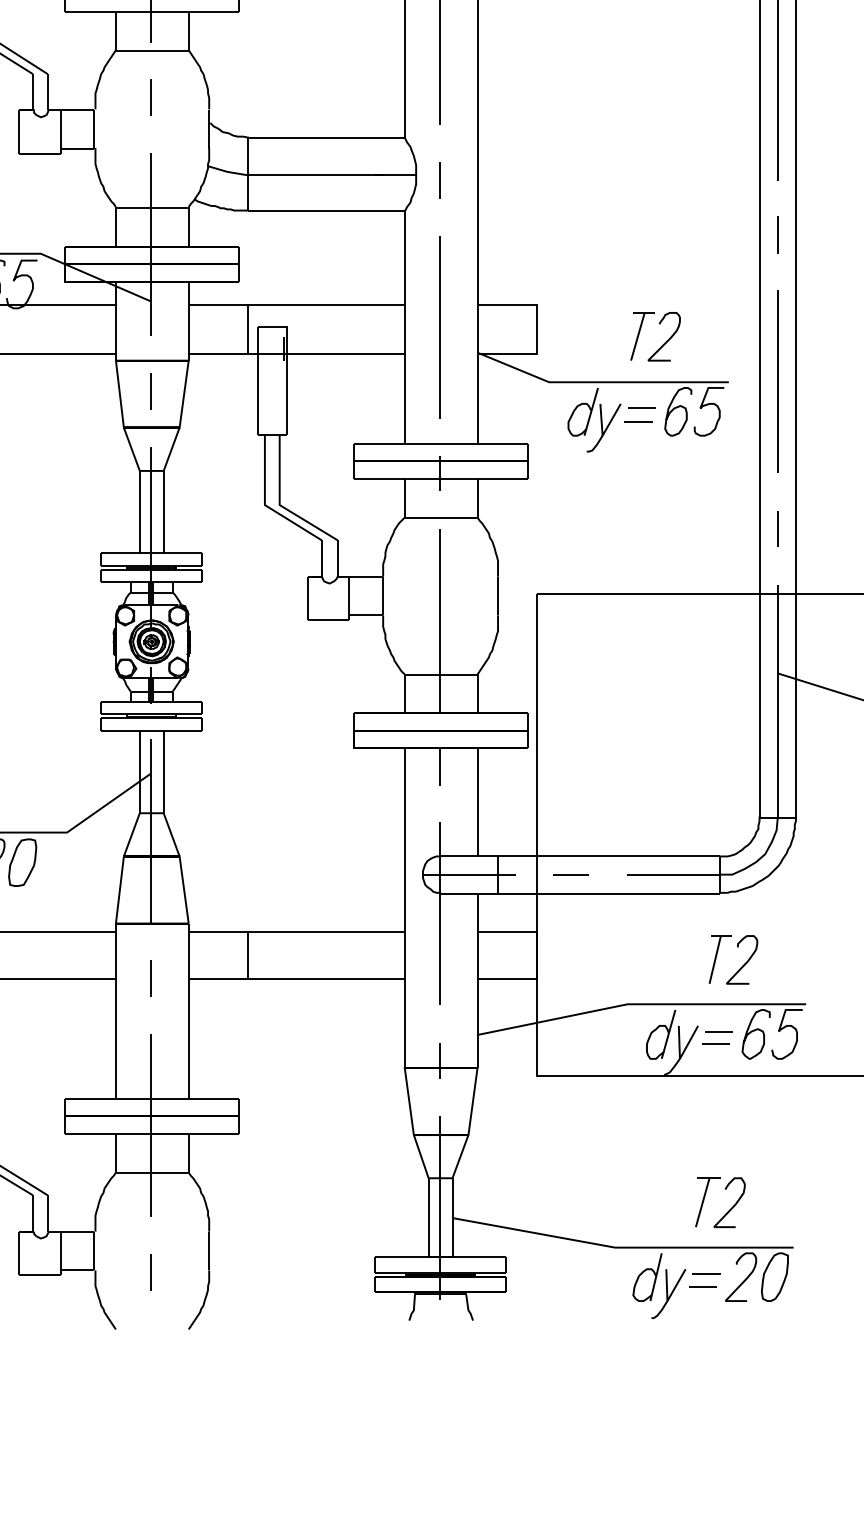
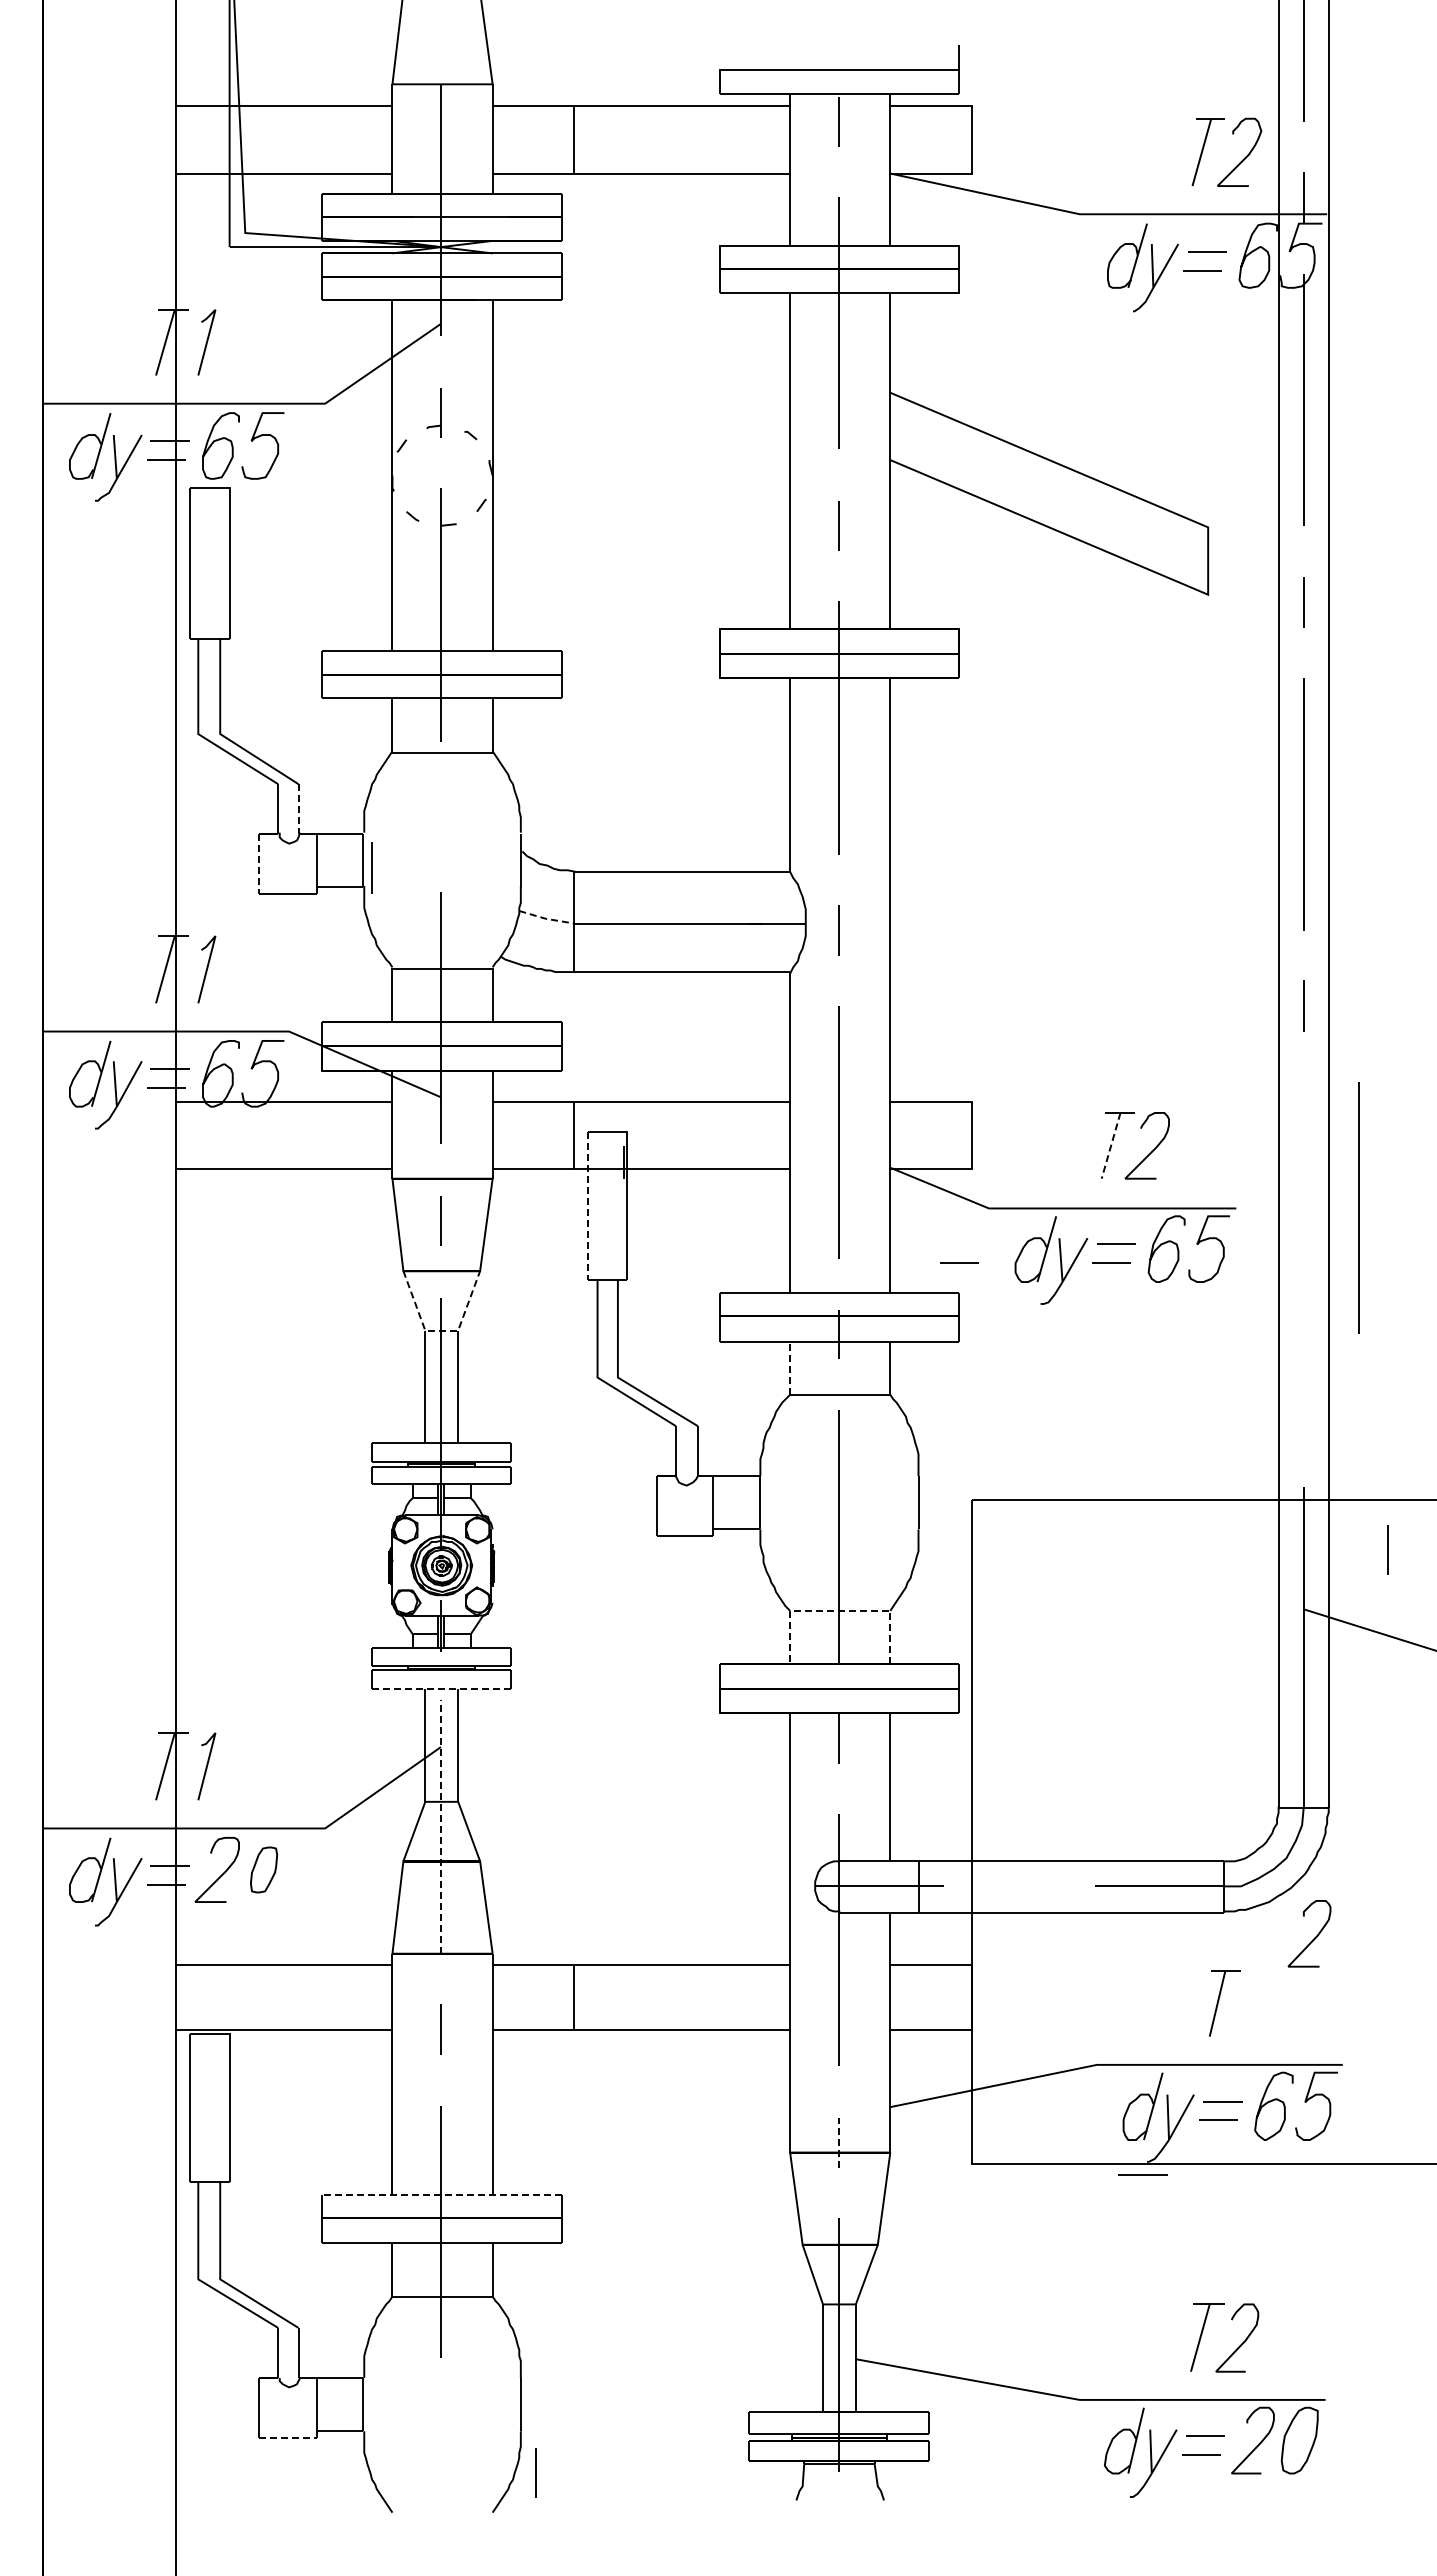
line: (47, 92) -> (298, 809), solid -> dashed
line: (150, 96) -> (371, 867), moved
line: (19, 132) -> (259, 864), solid -> dashed
line: (227, 171) -> (545, 918), solid -> dashed
line: (637, 337) -> (1110, 1146), solid -> dashed
line: (258, 380) -> (588, 1206), solid -> dashed
line: (777, 381) -> (1358, 1207), moved
line: (527, 421) -> (959, 1262), added
line: (152, 470) -> (442, 1330), solid -> dashed
line: (405, 498) -> (790, 1368), solid -> dashed
line: (777, 528) -> (1387, 1549), moved
line: (440, 674) -> (839, 1610), solid -> dashed
line: (151, 731) -> (441, 1689), solid -> dashed
line: (150, 831) -> (440, 1826), solid -> dashed
part: (22, 862) -> (263, 1869), size x0.7
line: (570, 874) -> (1142, 2174), moved
curve: (745, 962) -> (1314, 1937), moved
line: (439, 1060) -> (838, 2142), solid -> dashed
line: (151, 1098) -> (441, 2194), solid -> dashed
line: (150, 1272) -> (535, 2472), moved
line: (40, 1274) -> (288, 2437), solid -> dashed

